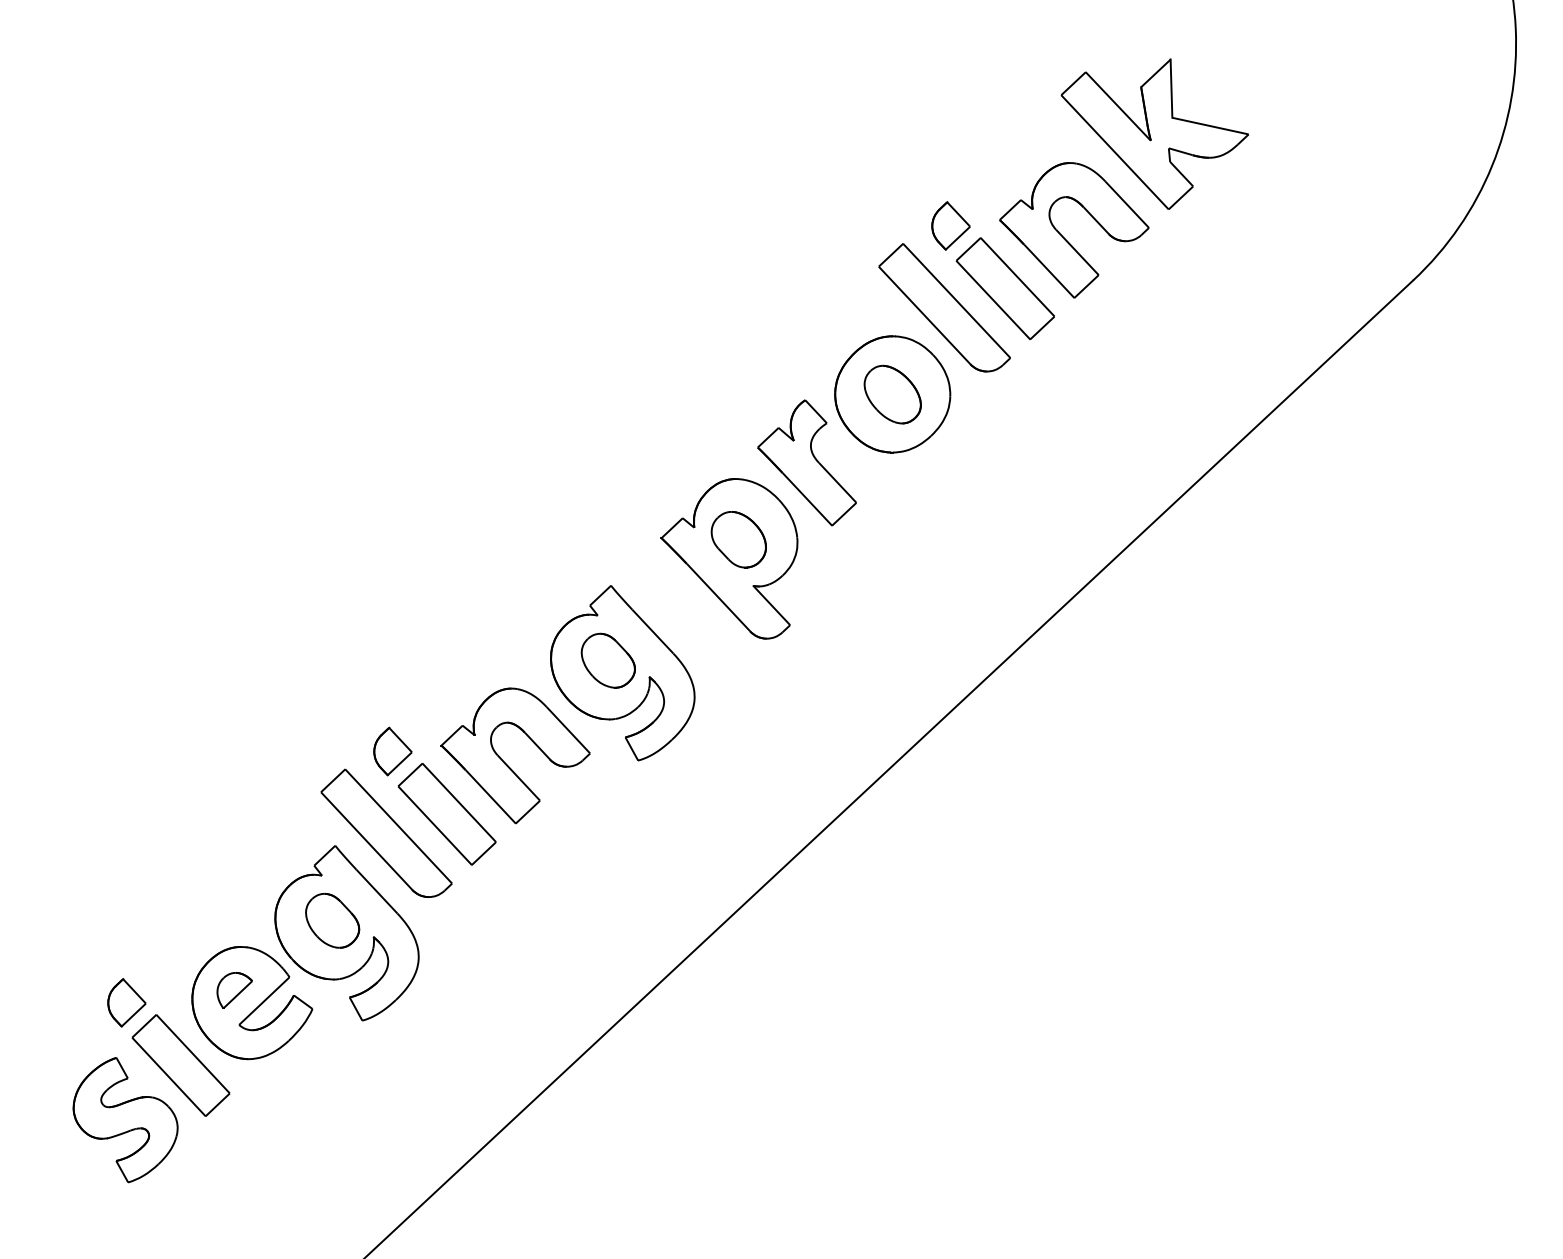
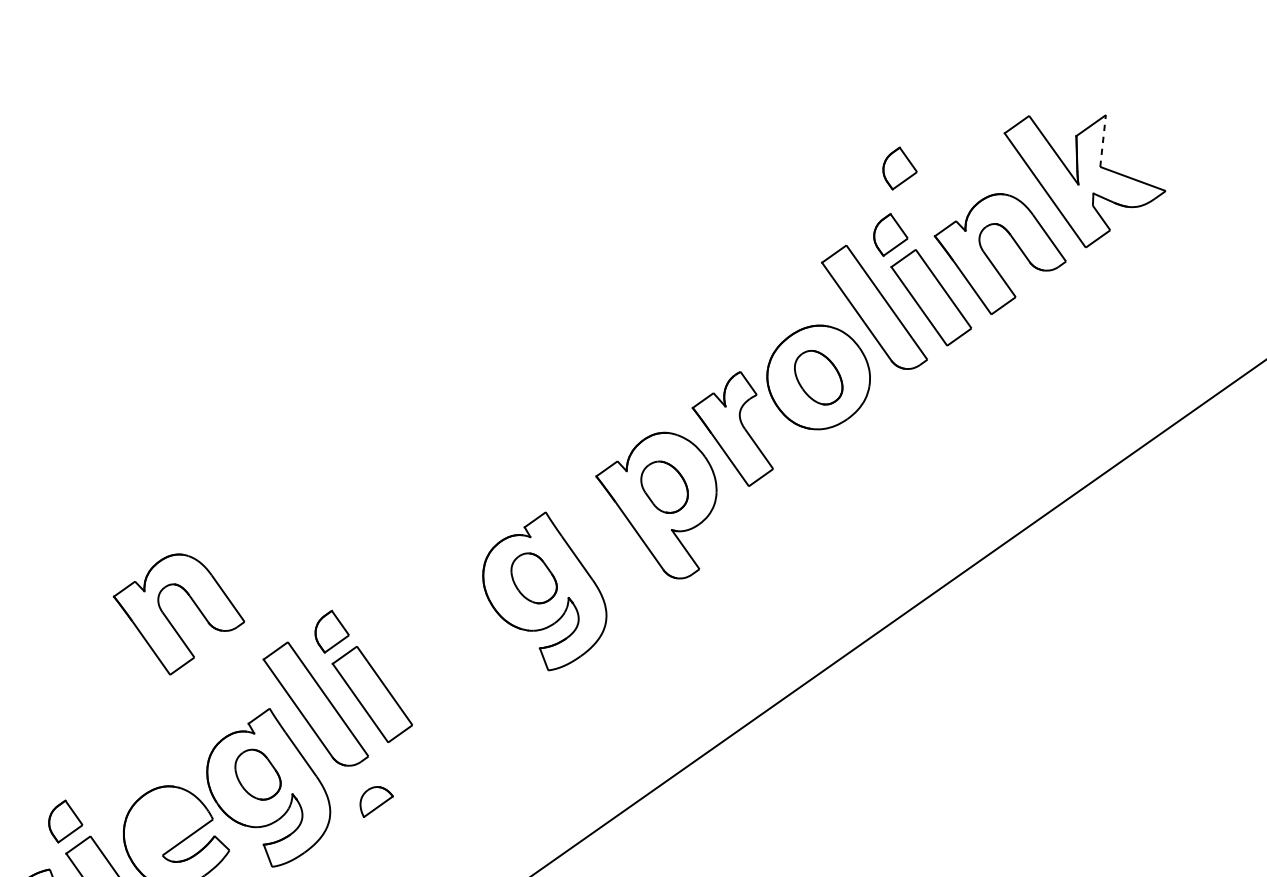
line: (1171, 88) -> (1103, 140), solid -> dashed
part: (950, 150) -> (899, 168), added
part: (506, 763) -> (169, 620), moved
part: (234, 990) -> (375, 802), moved

